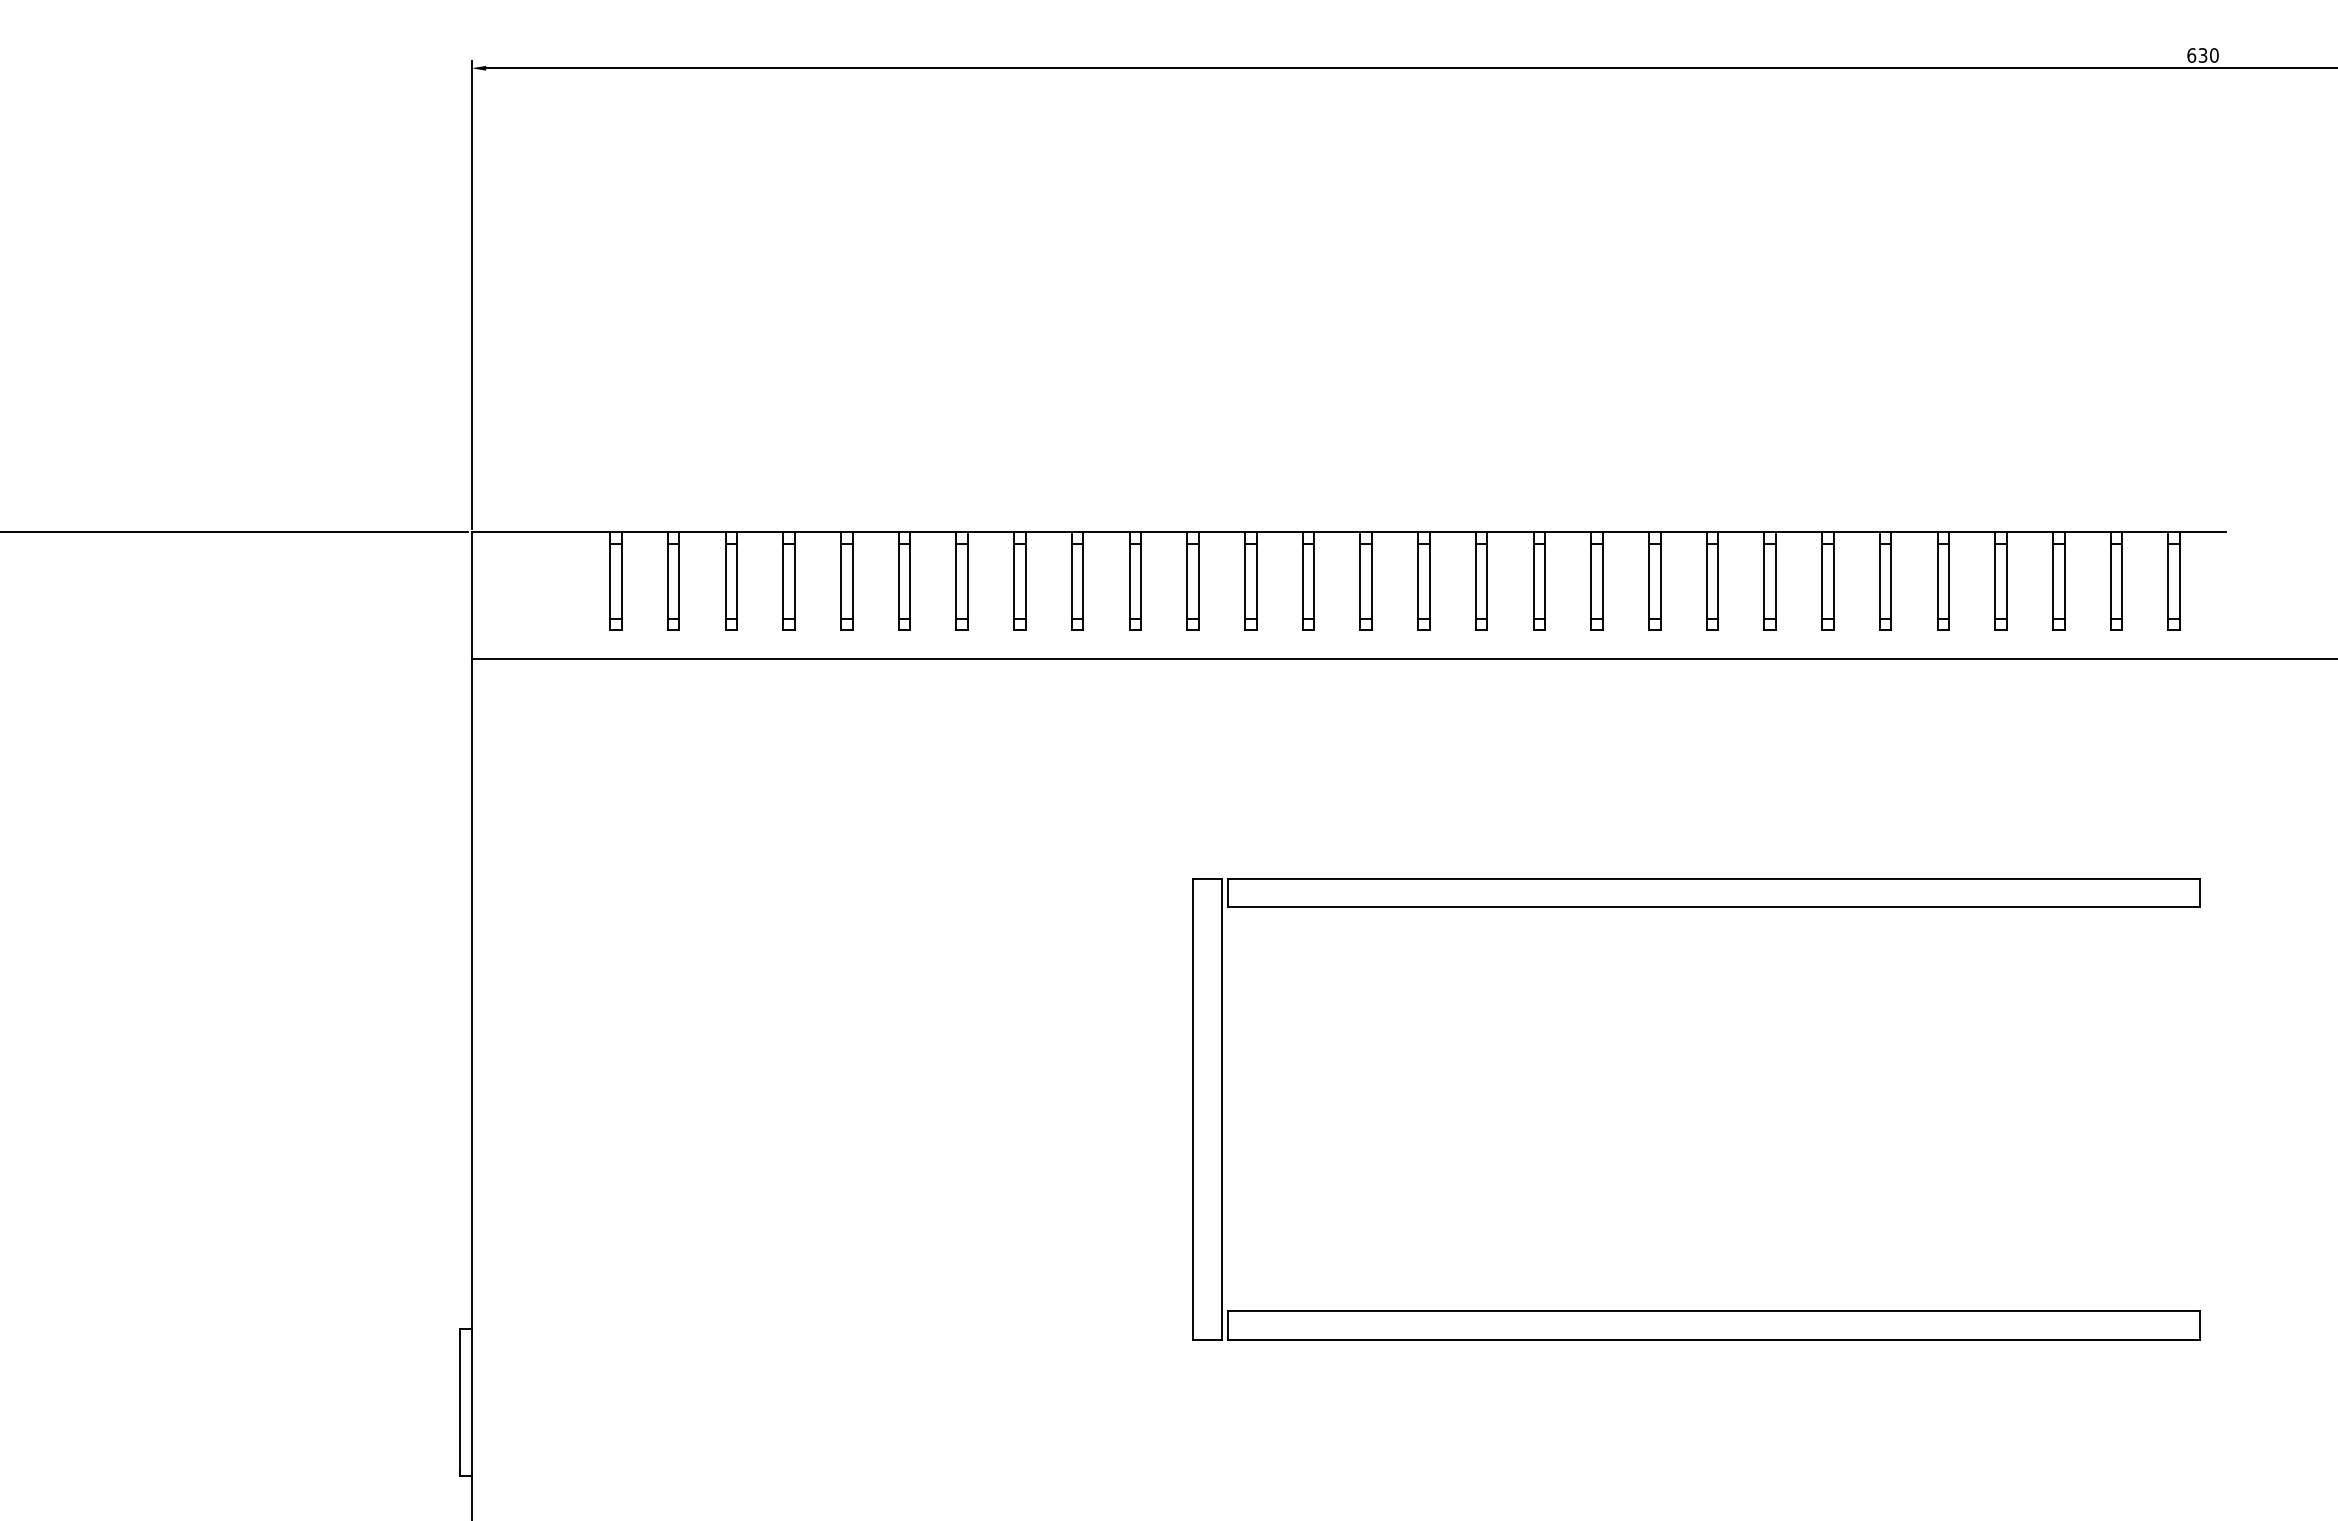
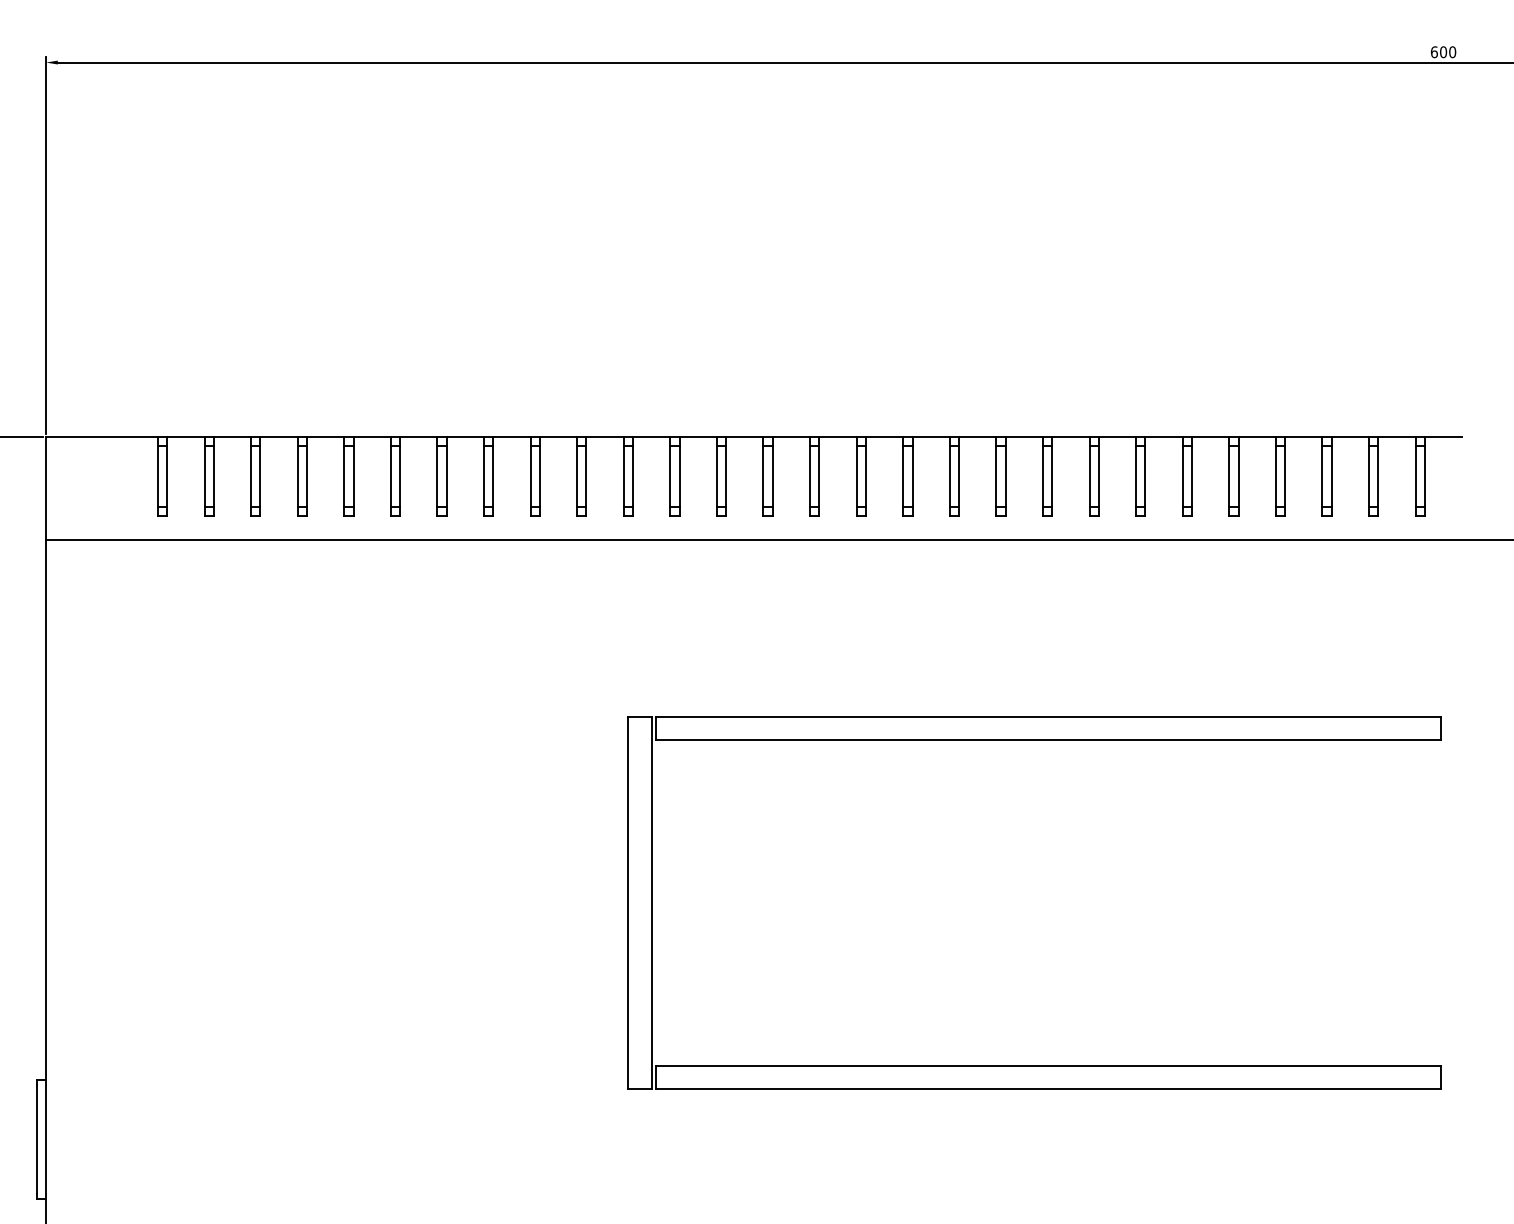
text: (2202, 55) -> (1443, 52), 630 -> 600

